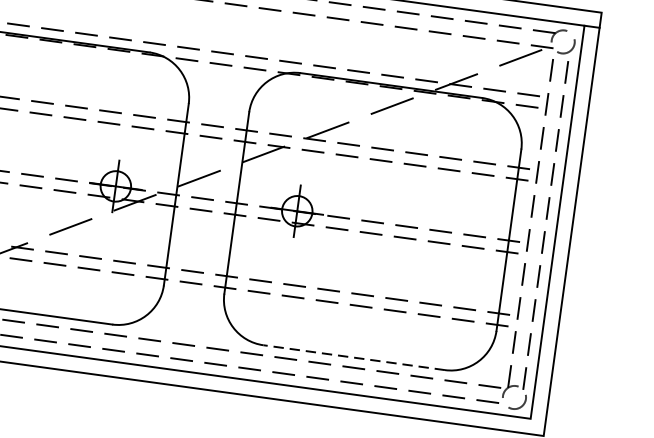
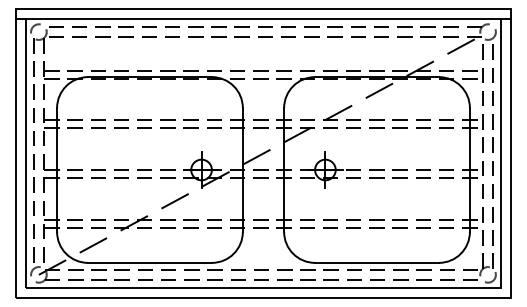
line: (355, 357) -> (377, 262), dashed -> solid

